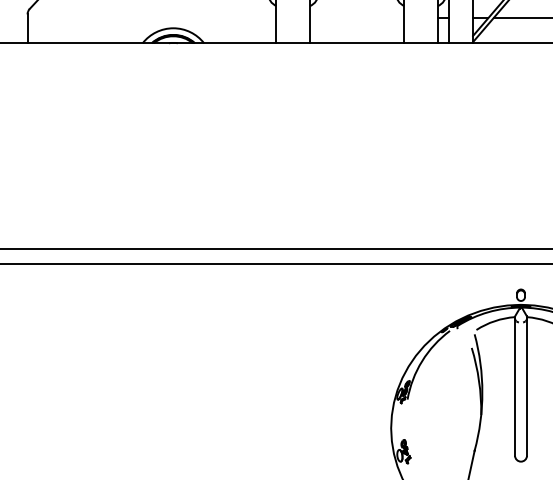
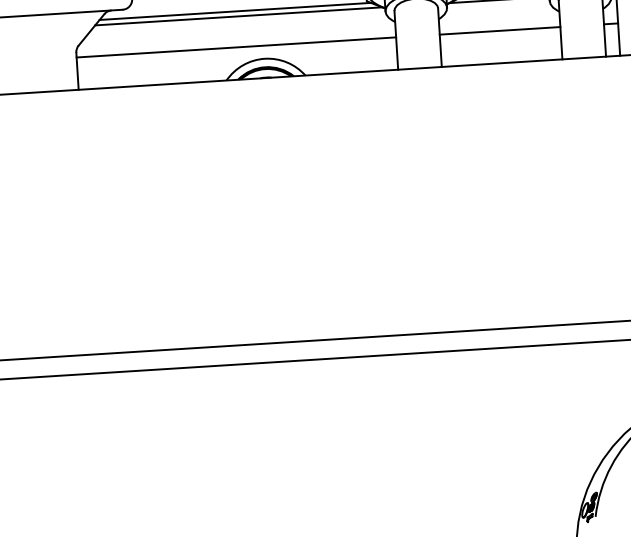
line: (151, 18) -> (235, 47), added
line: (357, 18) -> (500, 31), added

